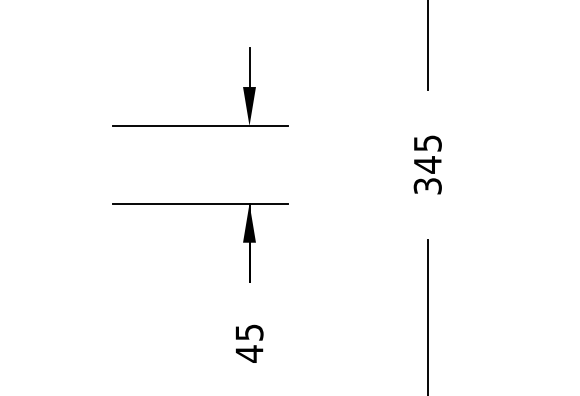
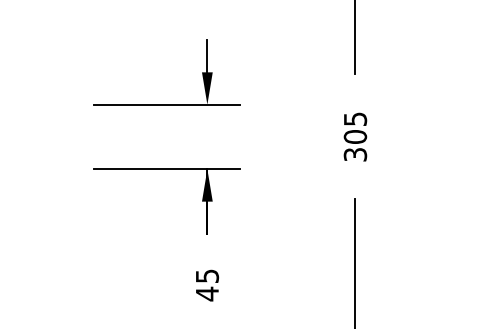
text: (427, 164) -> (355, 136), 345 -> 305

